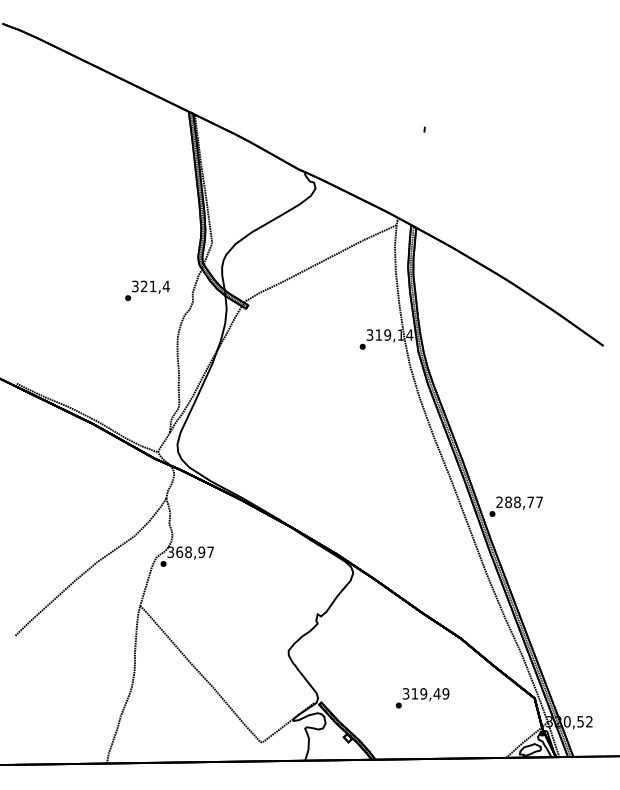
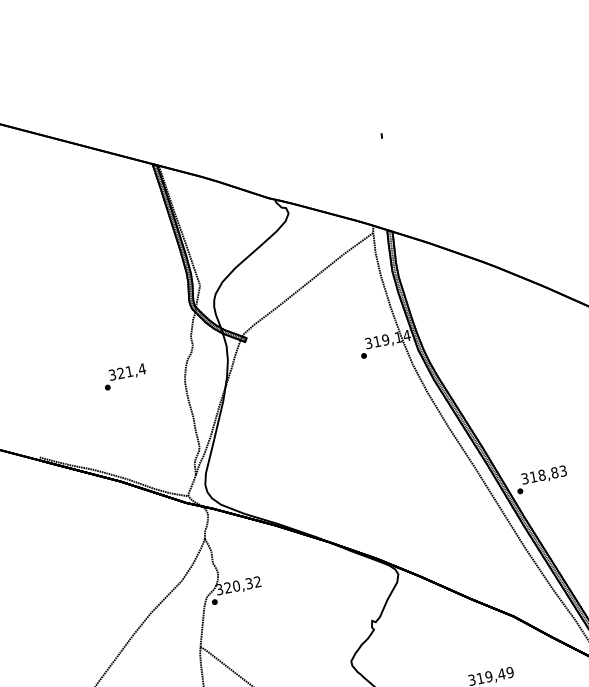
text: (147, 290) -> (124, 376), moved
text: (519, 502) -> (544, 475), 288,77 -> 318,83
text: (194, 552) -> (242, 585), 368,97 -> 320,32

